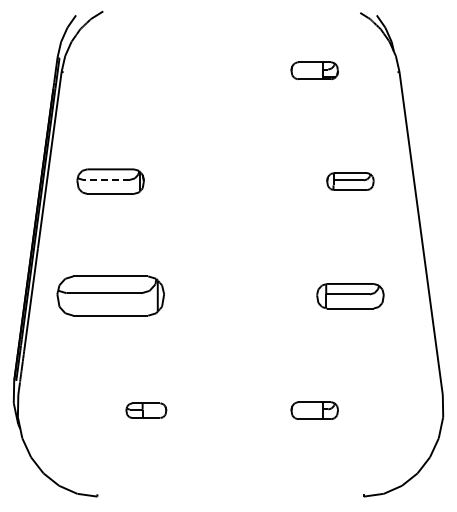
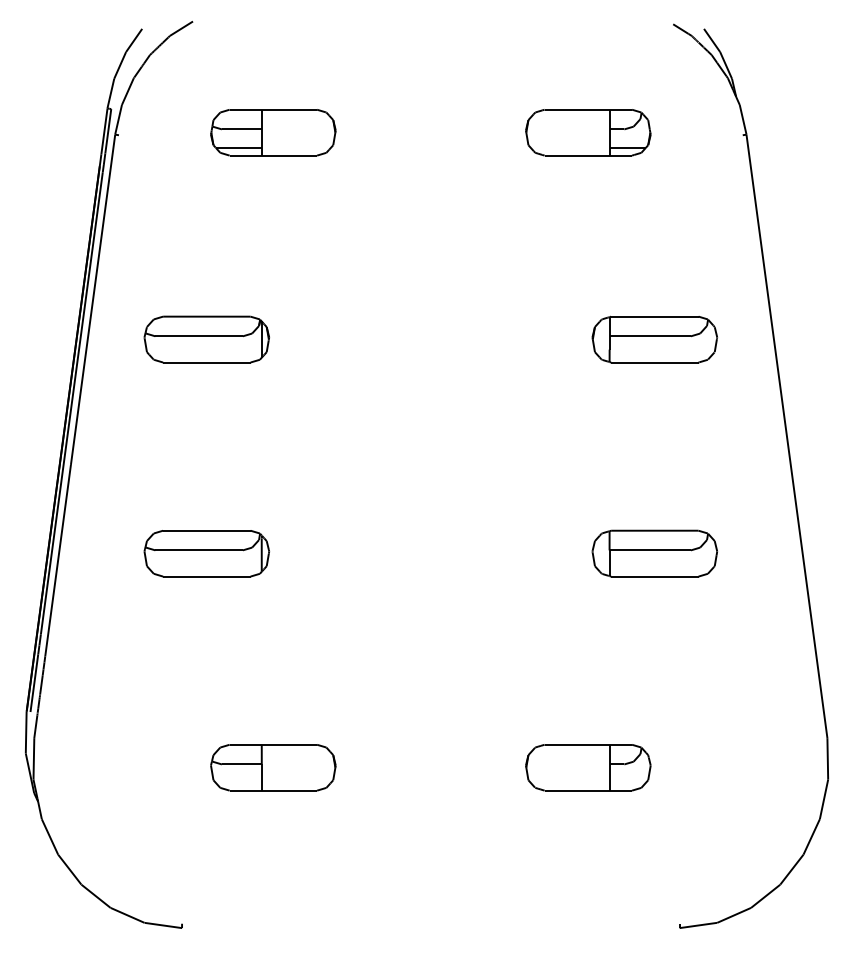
part: (146, 70) -> (273, 131), added
part: (314, 70) -> (587, 131), size x1.43
line: (106, 179) -> (199, 335), dashed -> solid
part: (350, 181) -> (654, 339), size x1.43
part: (110, 296) -> (206, 554), size x0.62
part: (146, 410) -> (273, 767), size x1.67
part: (314, 410) -> (587, 767), size x1.43

